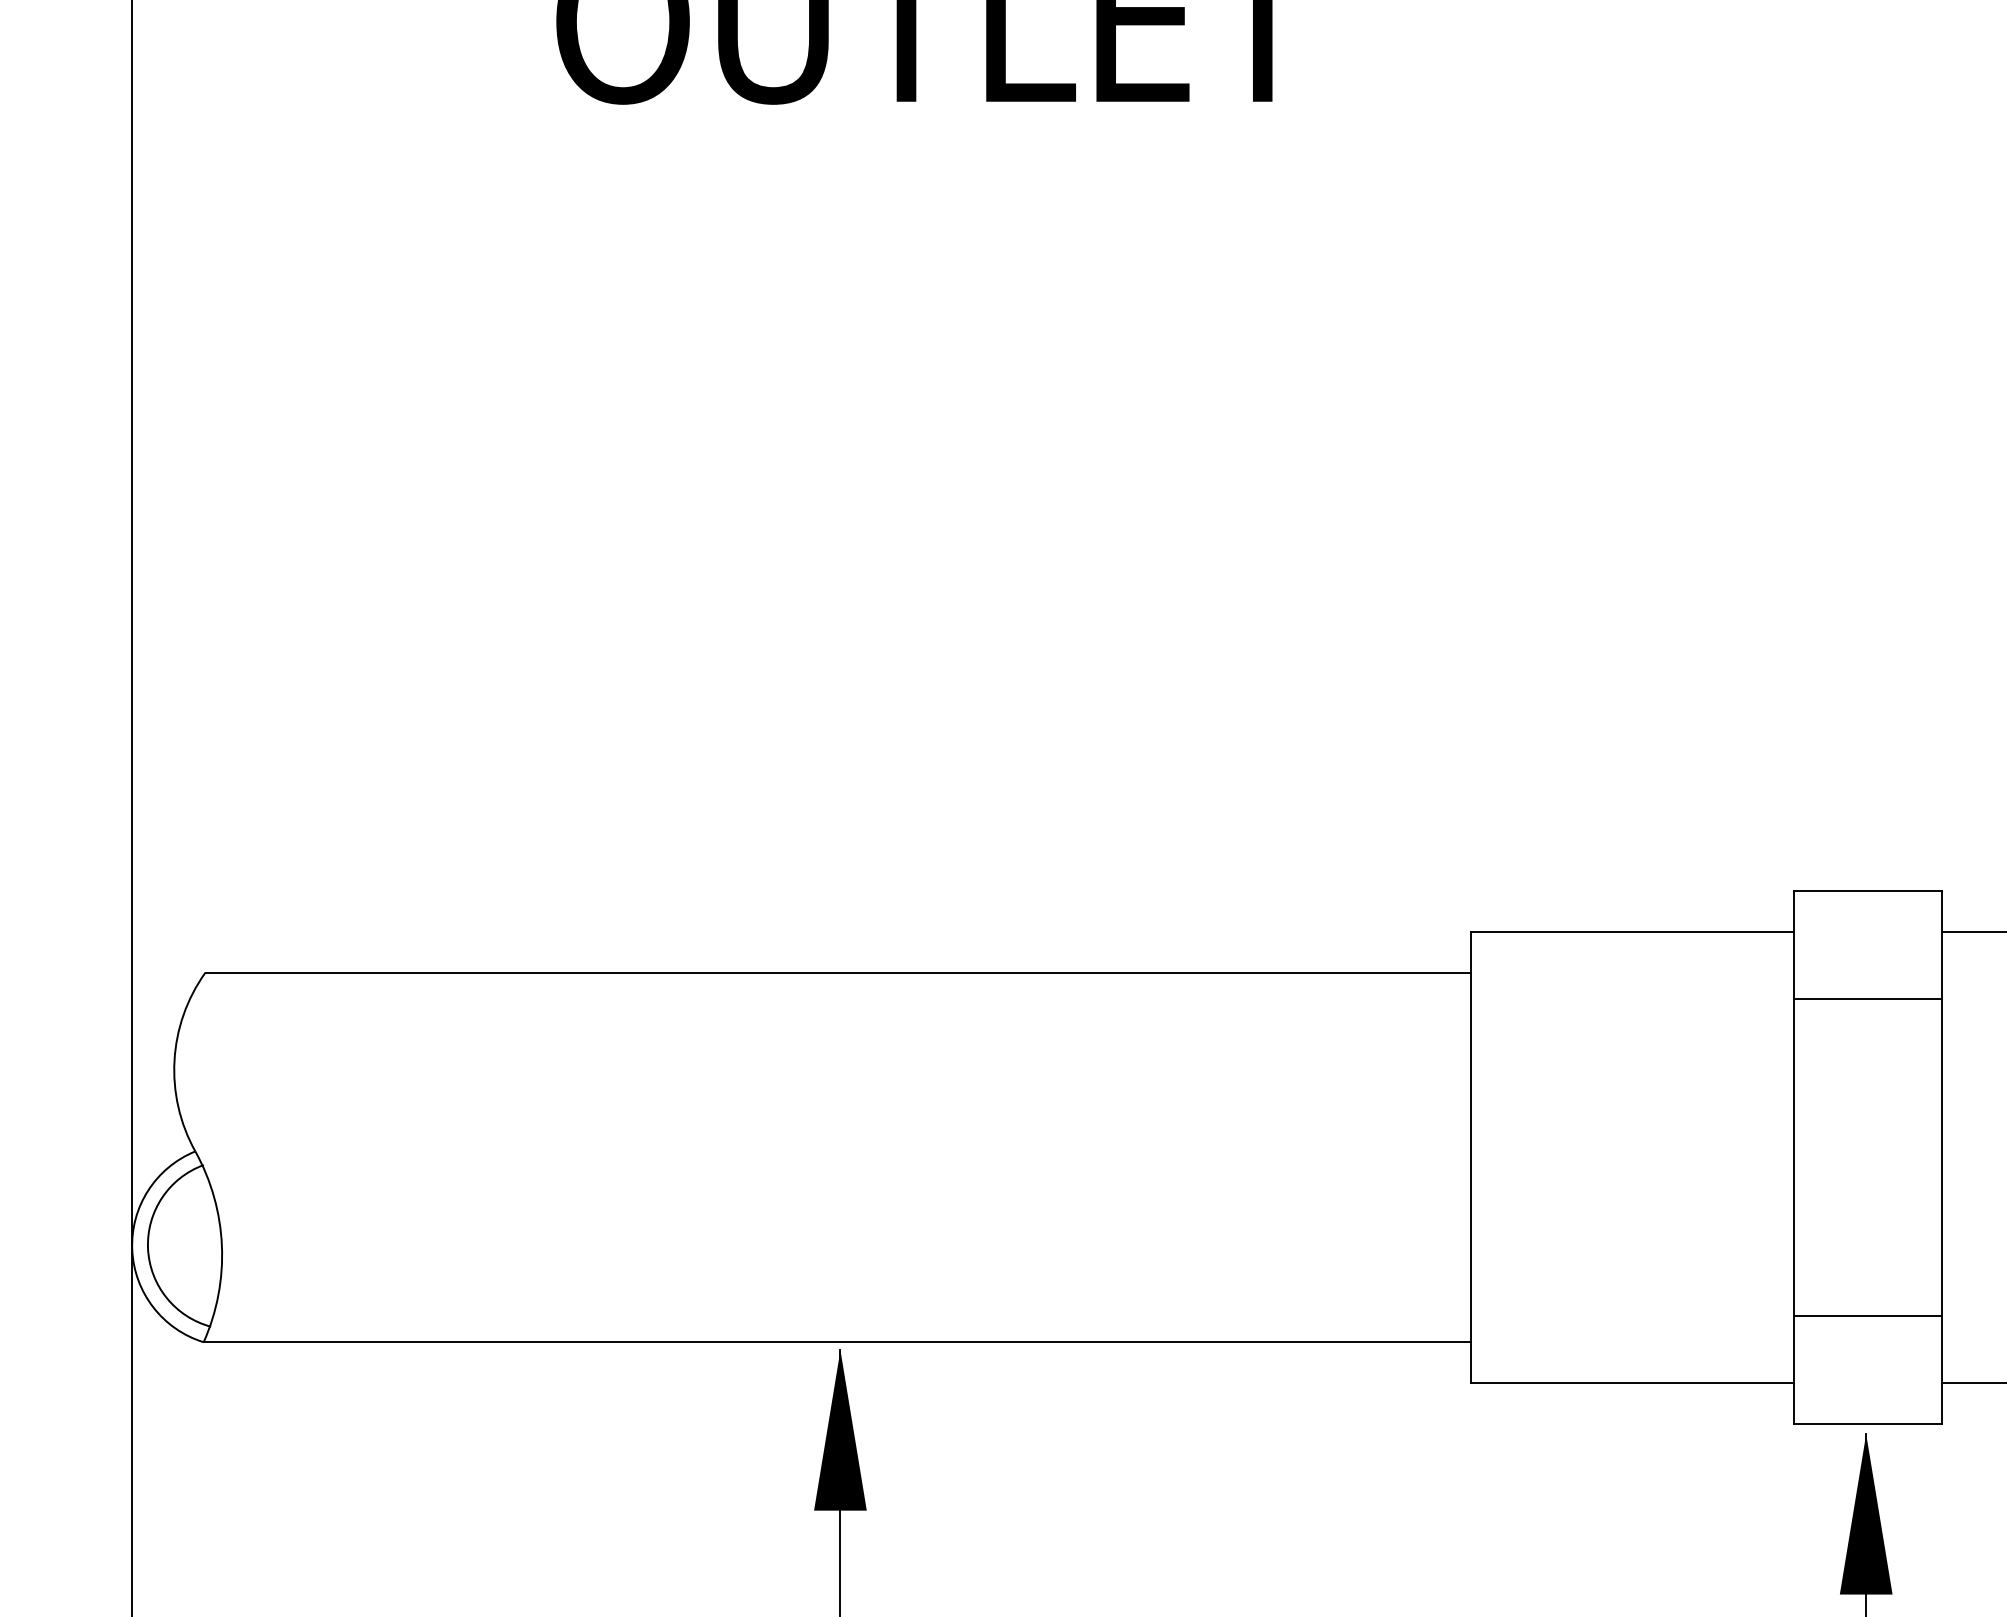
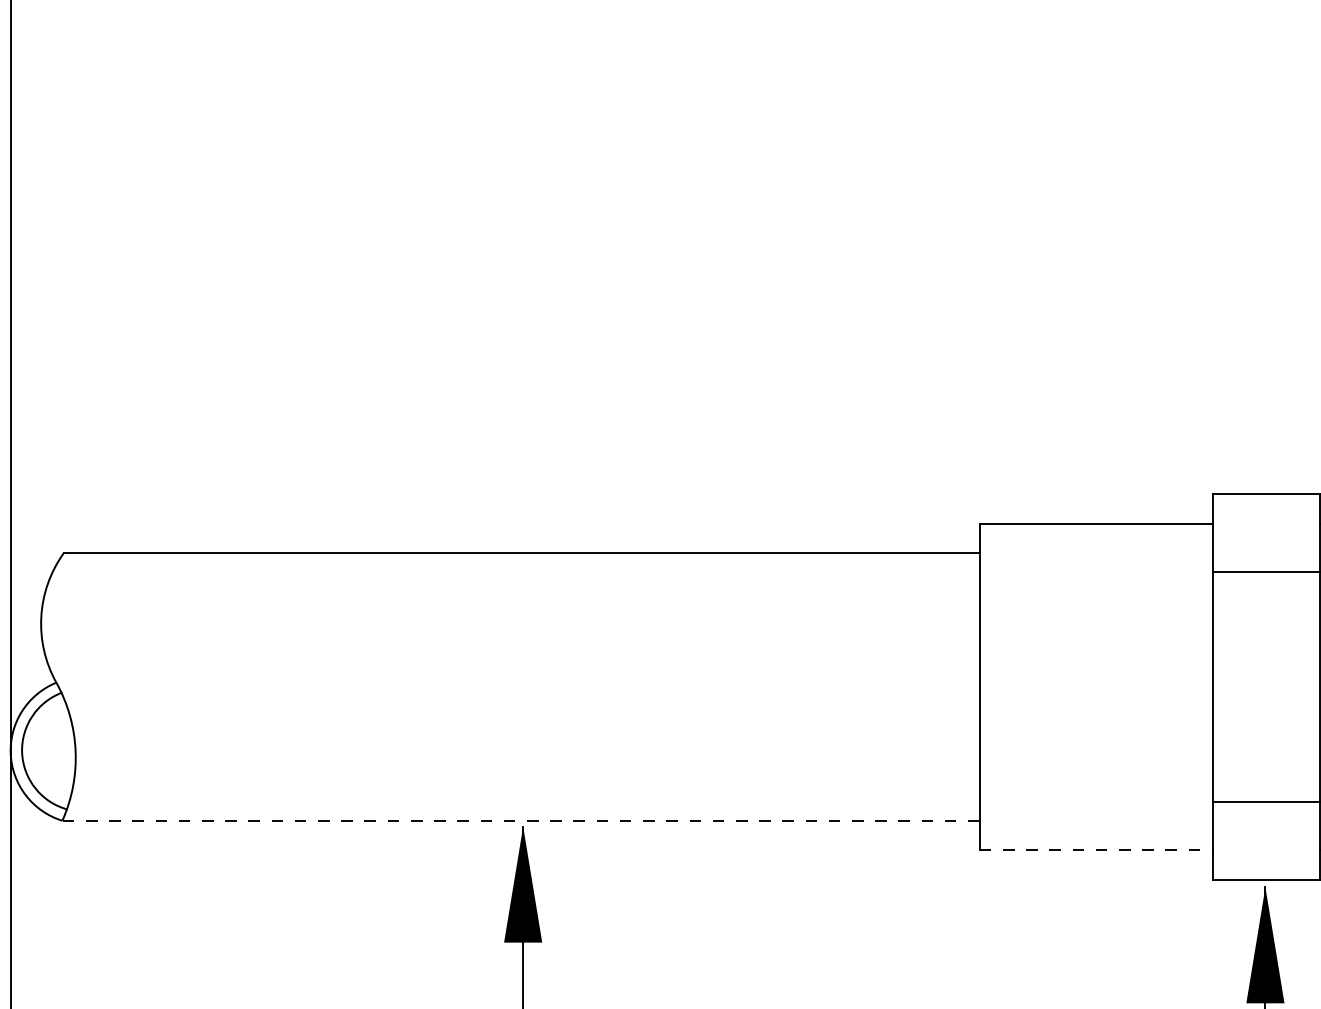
line: (837, 1342) -> (521, 820), solid -> dashed
line: (1632, 1382) -> (1096, 849), solid -> dashed

